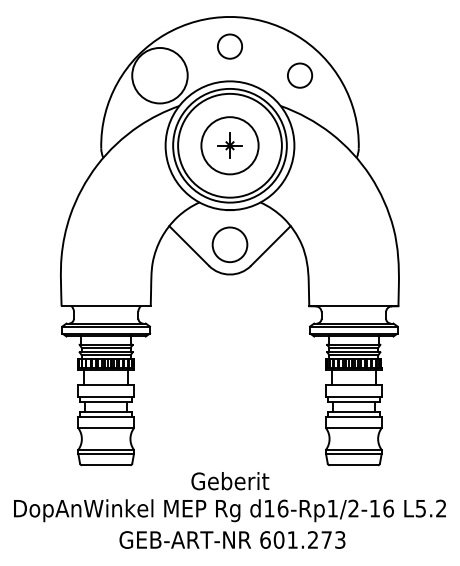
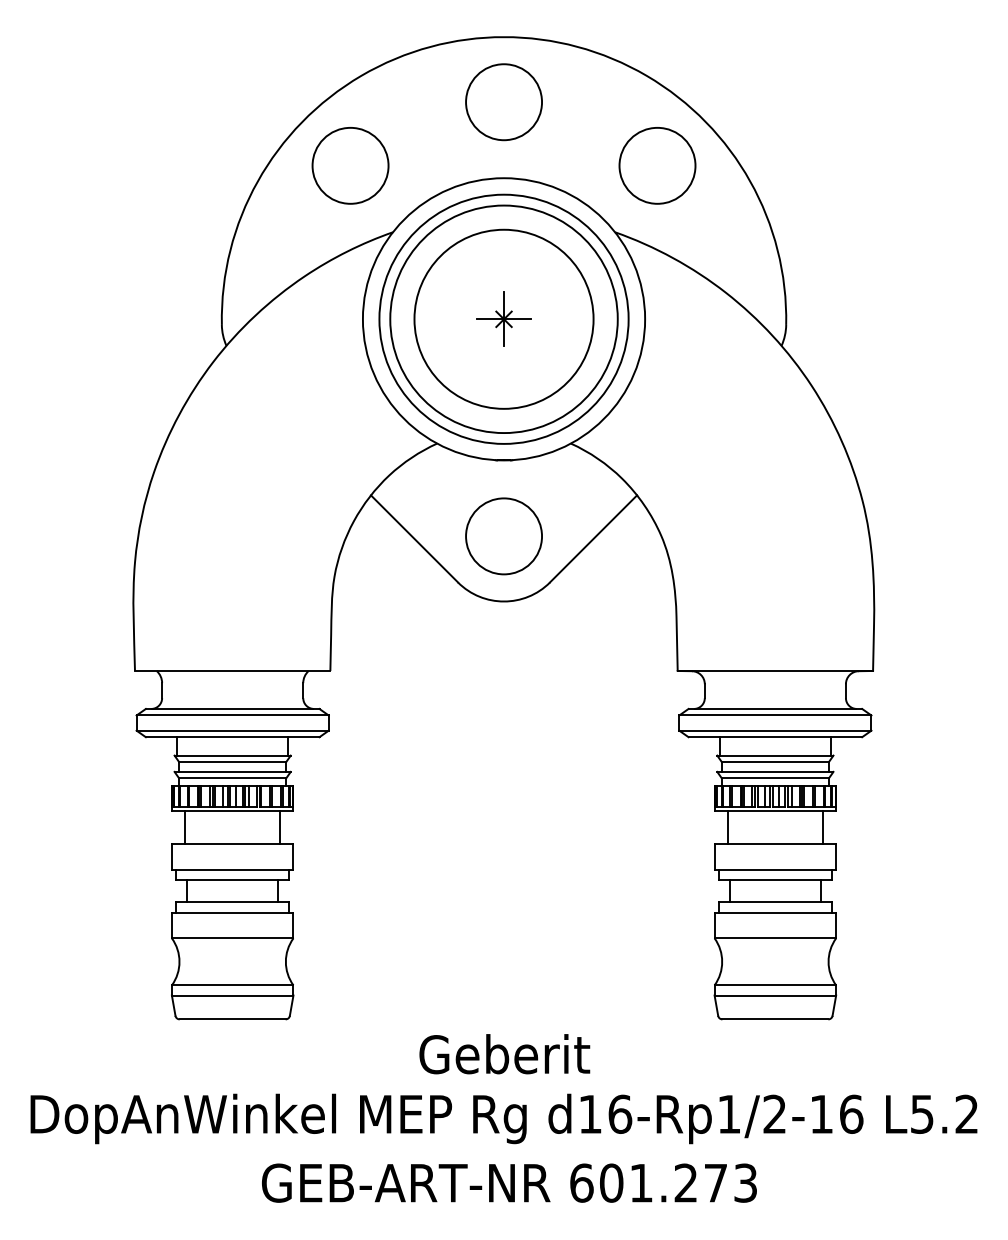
circle: (229, 46) -> (502, 101), size x1.43
circle: (159, 75) -> (349, 165), size x0.62
circle: (299, 75) -> (656, 165), size x1.43
circle: (229, 145) -> (502, 318), size x1.43

